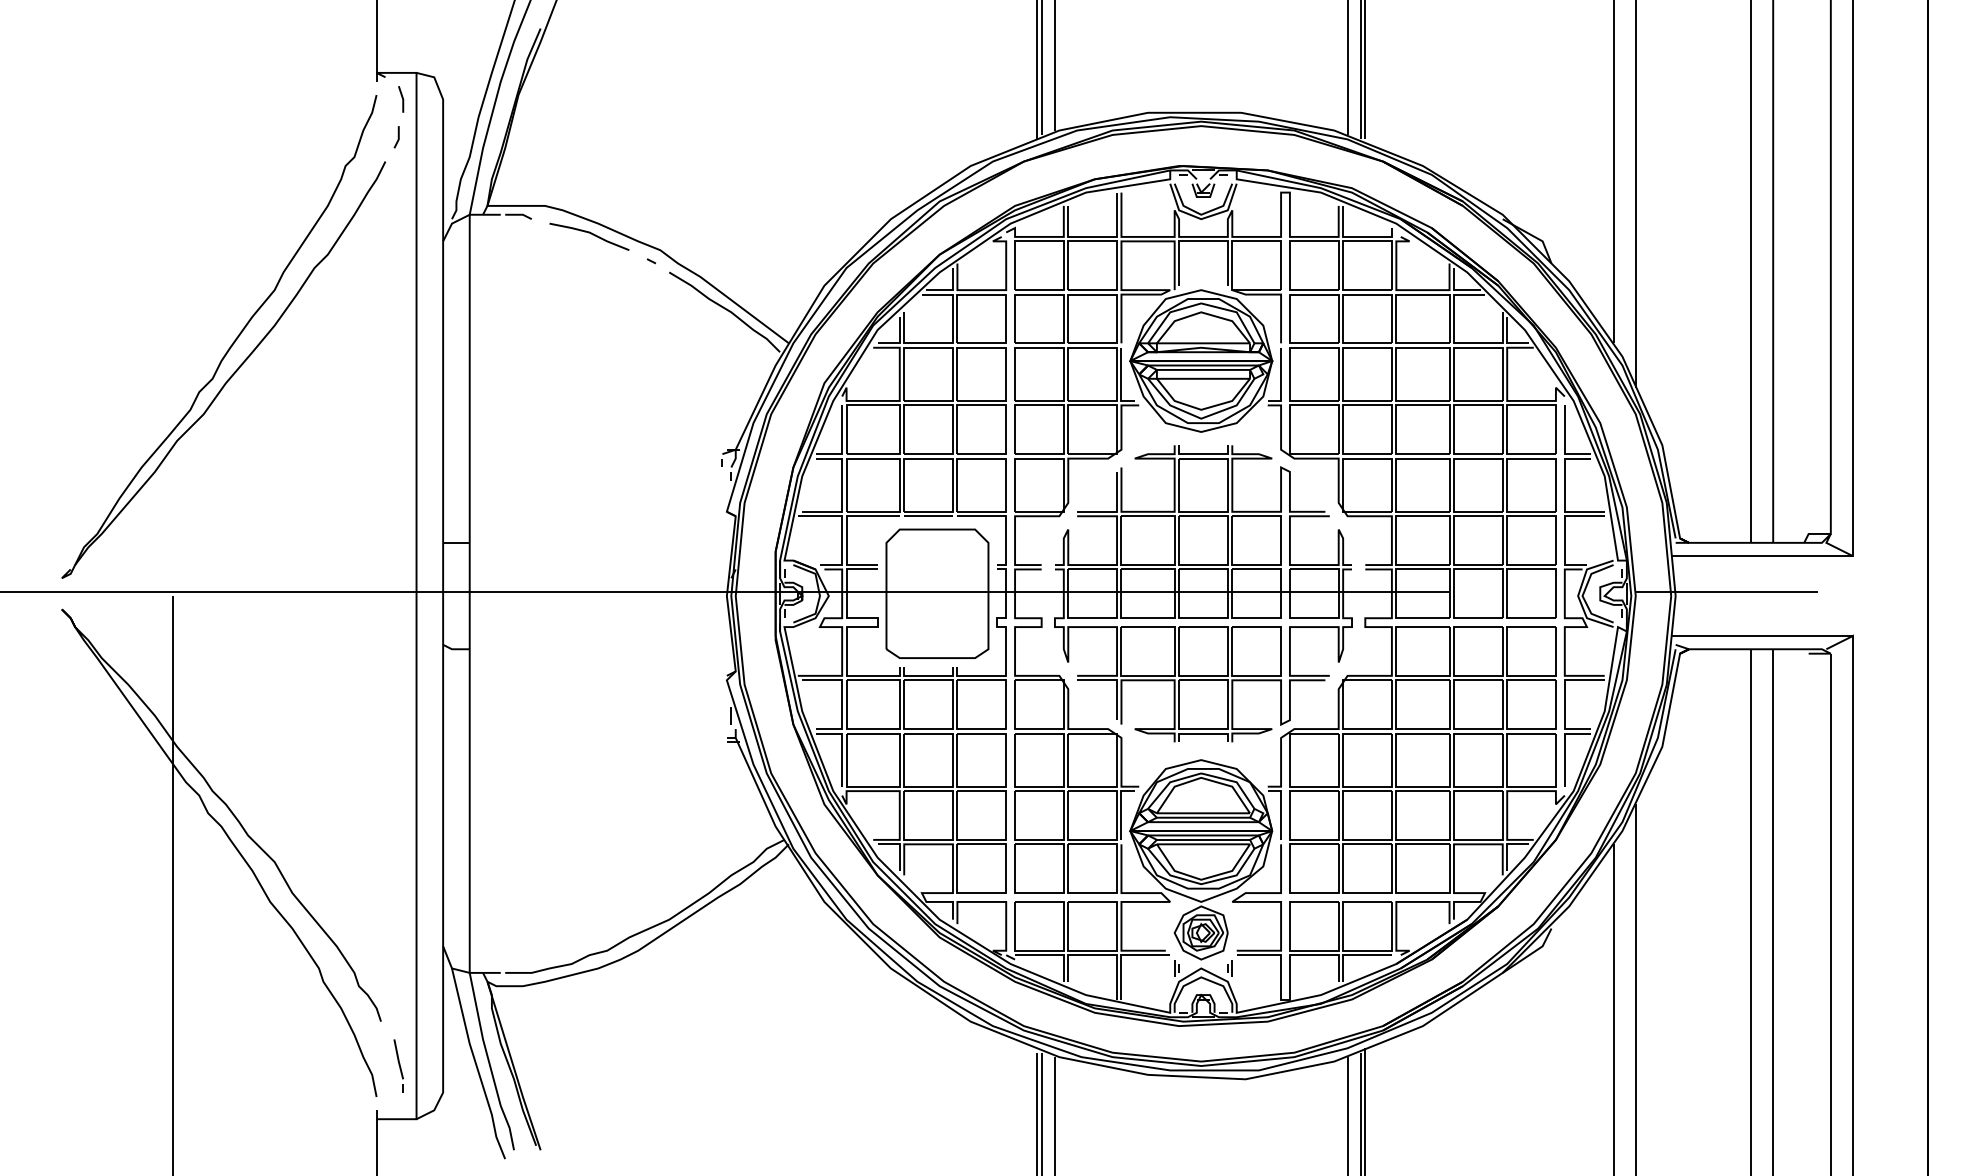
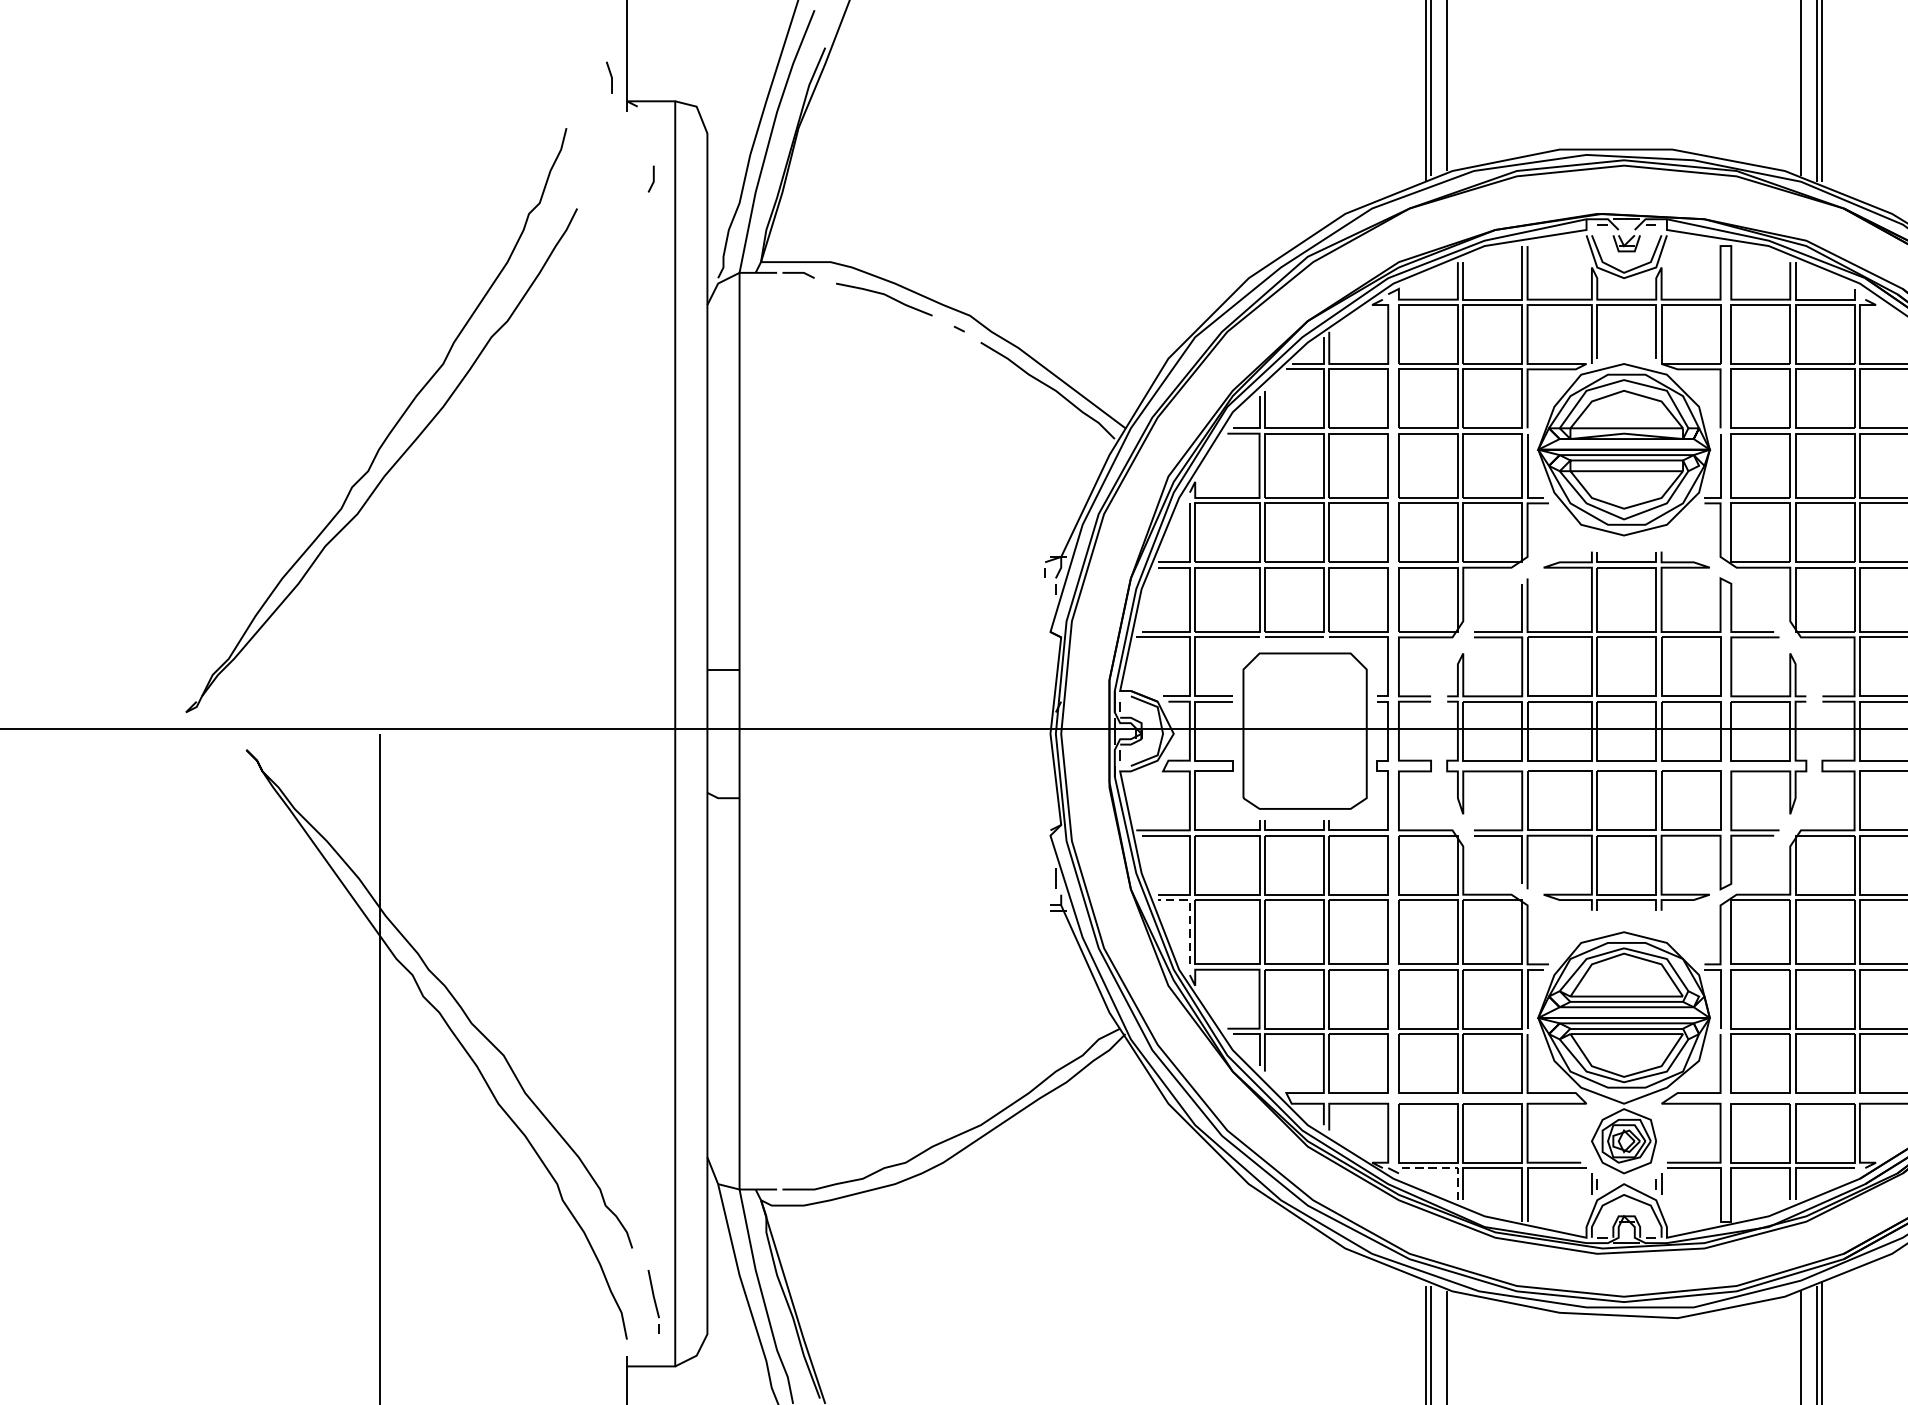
part: (401, 99) -> (609, 77), moved
part: (232, 342) -> (392, 427), moved
line: (842, 746) -> (1190, 915), solid -> dashed
line: (1052, 955) -> (1444, 1168), solid -> dashed

